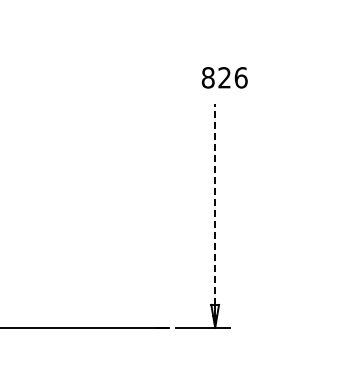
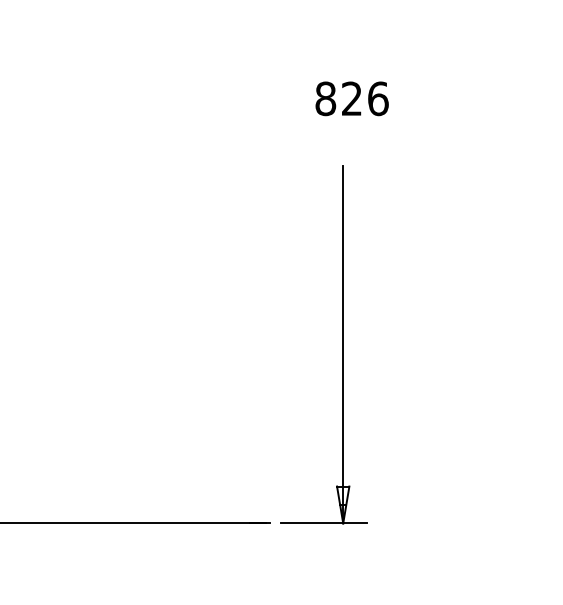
text: (224, 77) -> (351, 98), moved
line: (215, 204) -> (343, 326), dashed -> solid

